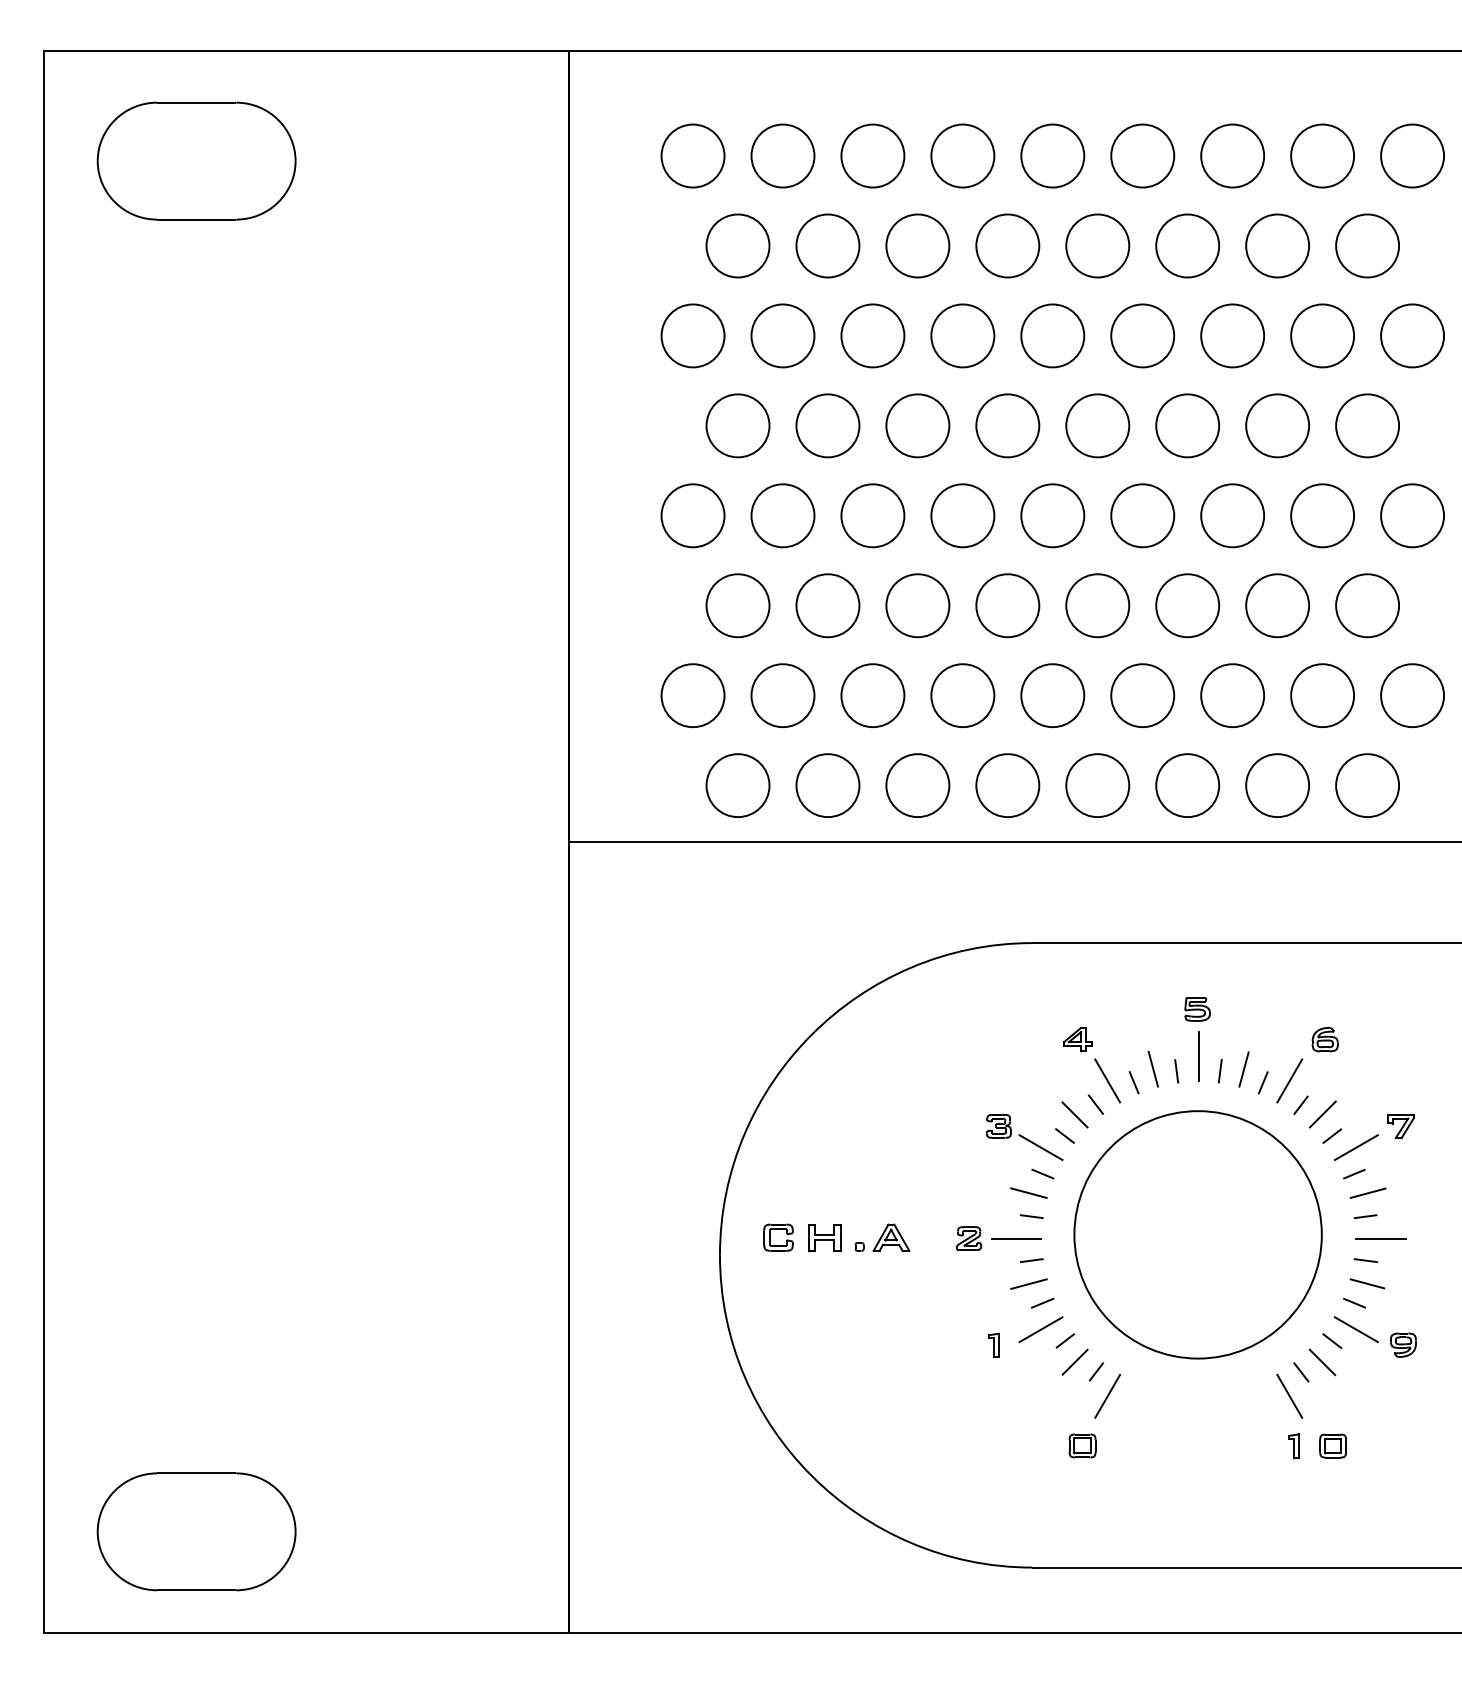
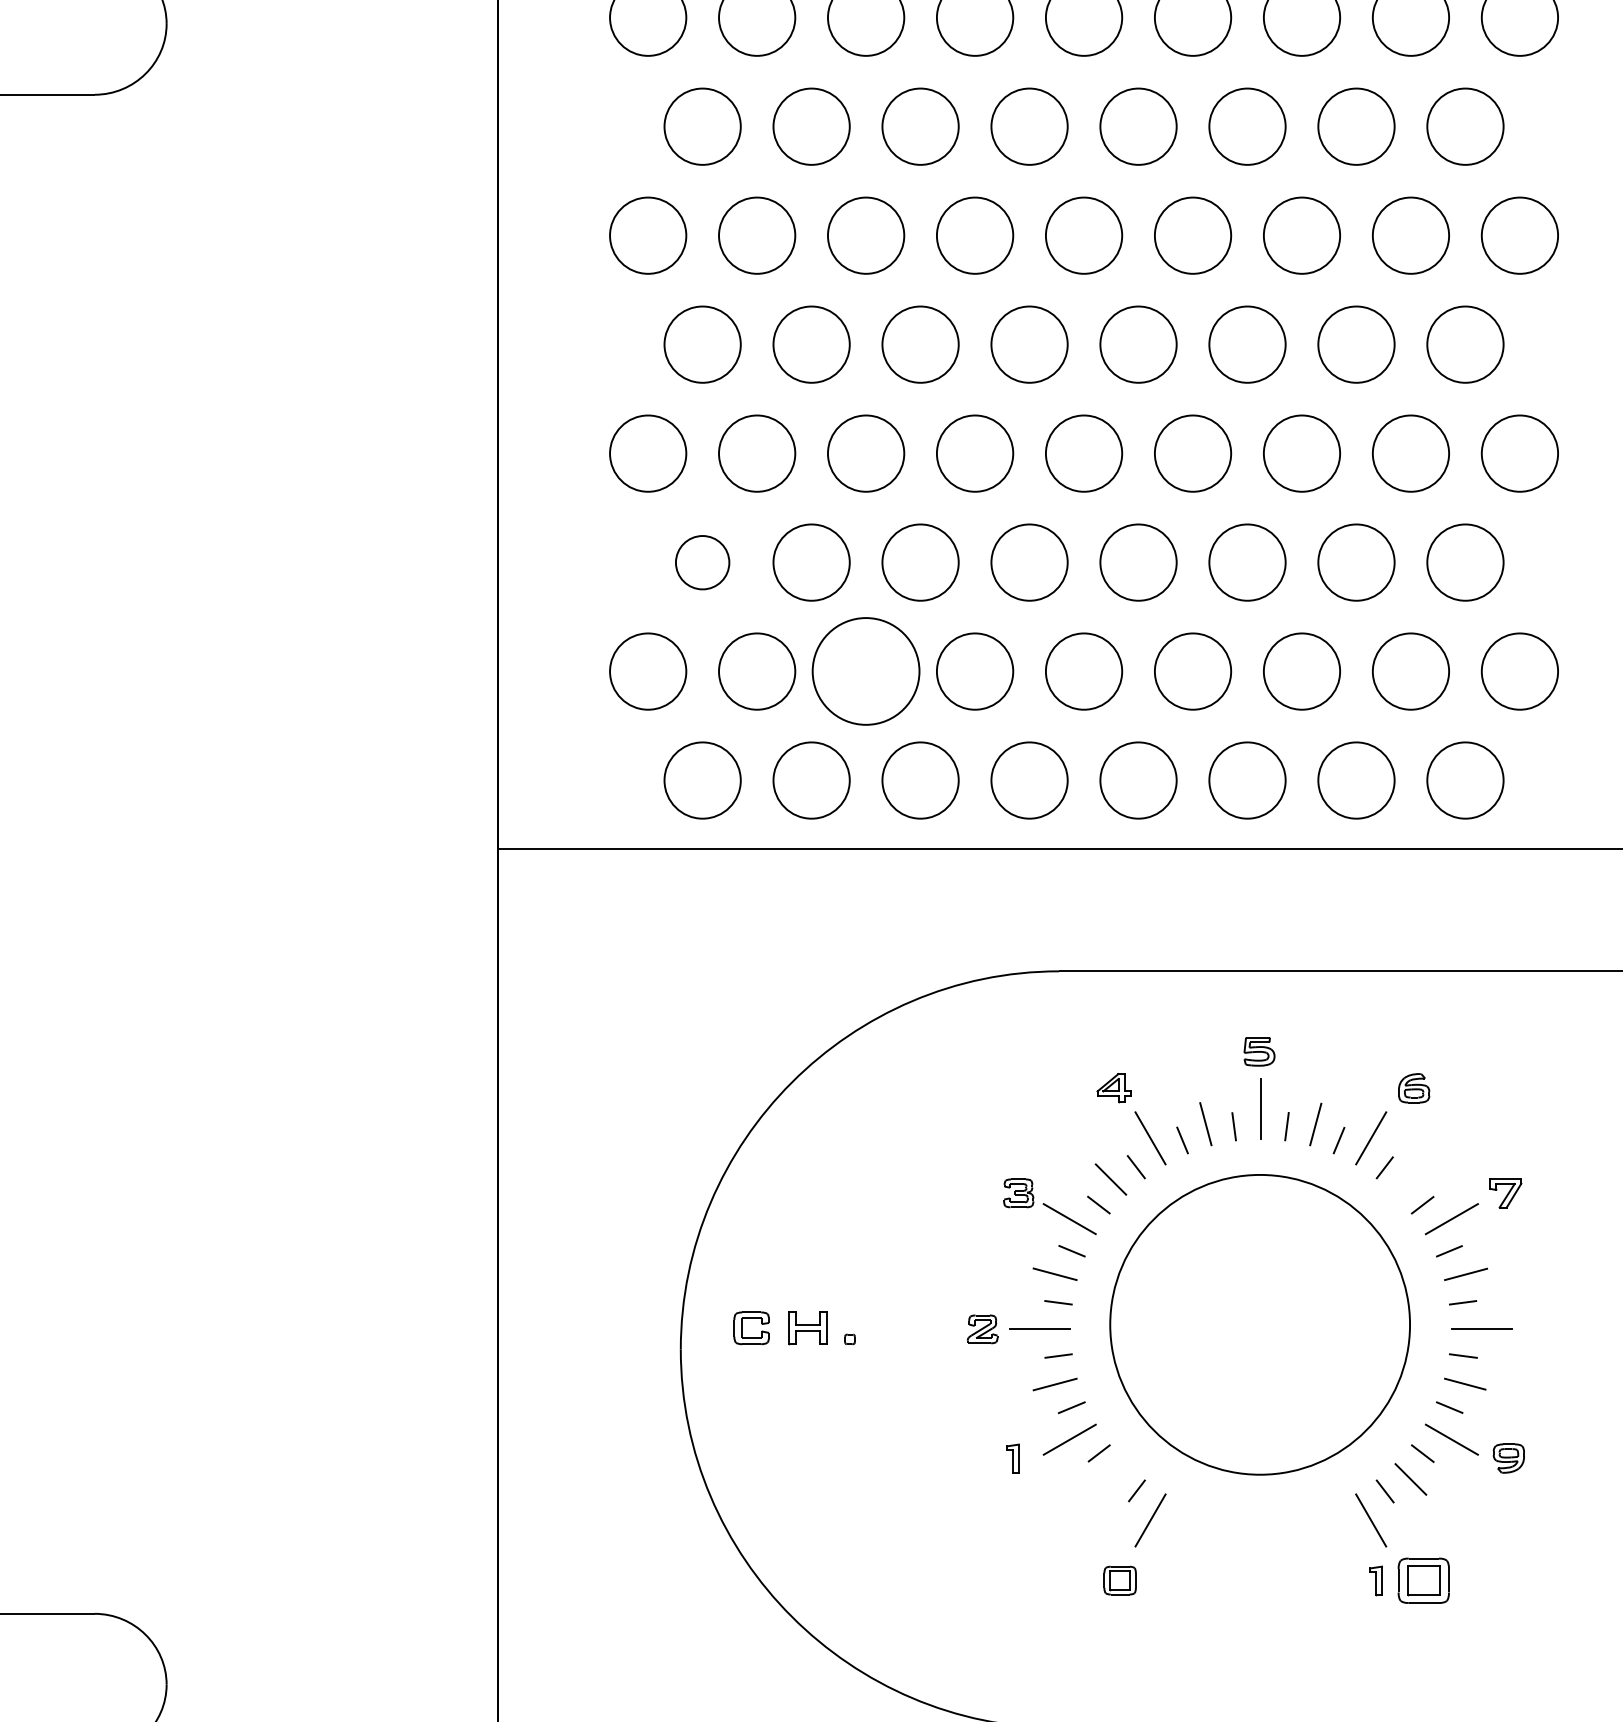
part: (737, 605) -> (702, 562), size x0.7
part: (872, 695) -> (865, 671), size x1.4
line: (1322, 1114) -> (1410, 1179), removed
part: (891, 1237) -> (888, 1328), removed
line: (1074, 1361) -> (1110, 1478), removed
part: (1332, 1445) -> (1422, 1580), size x1.6

